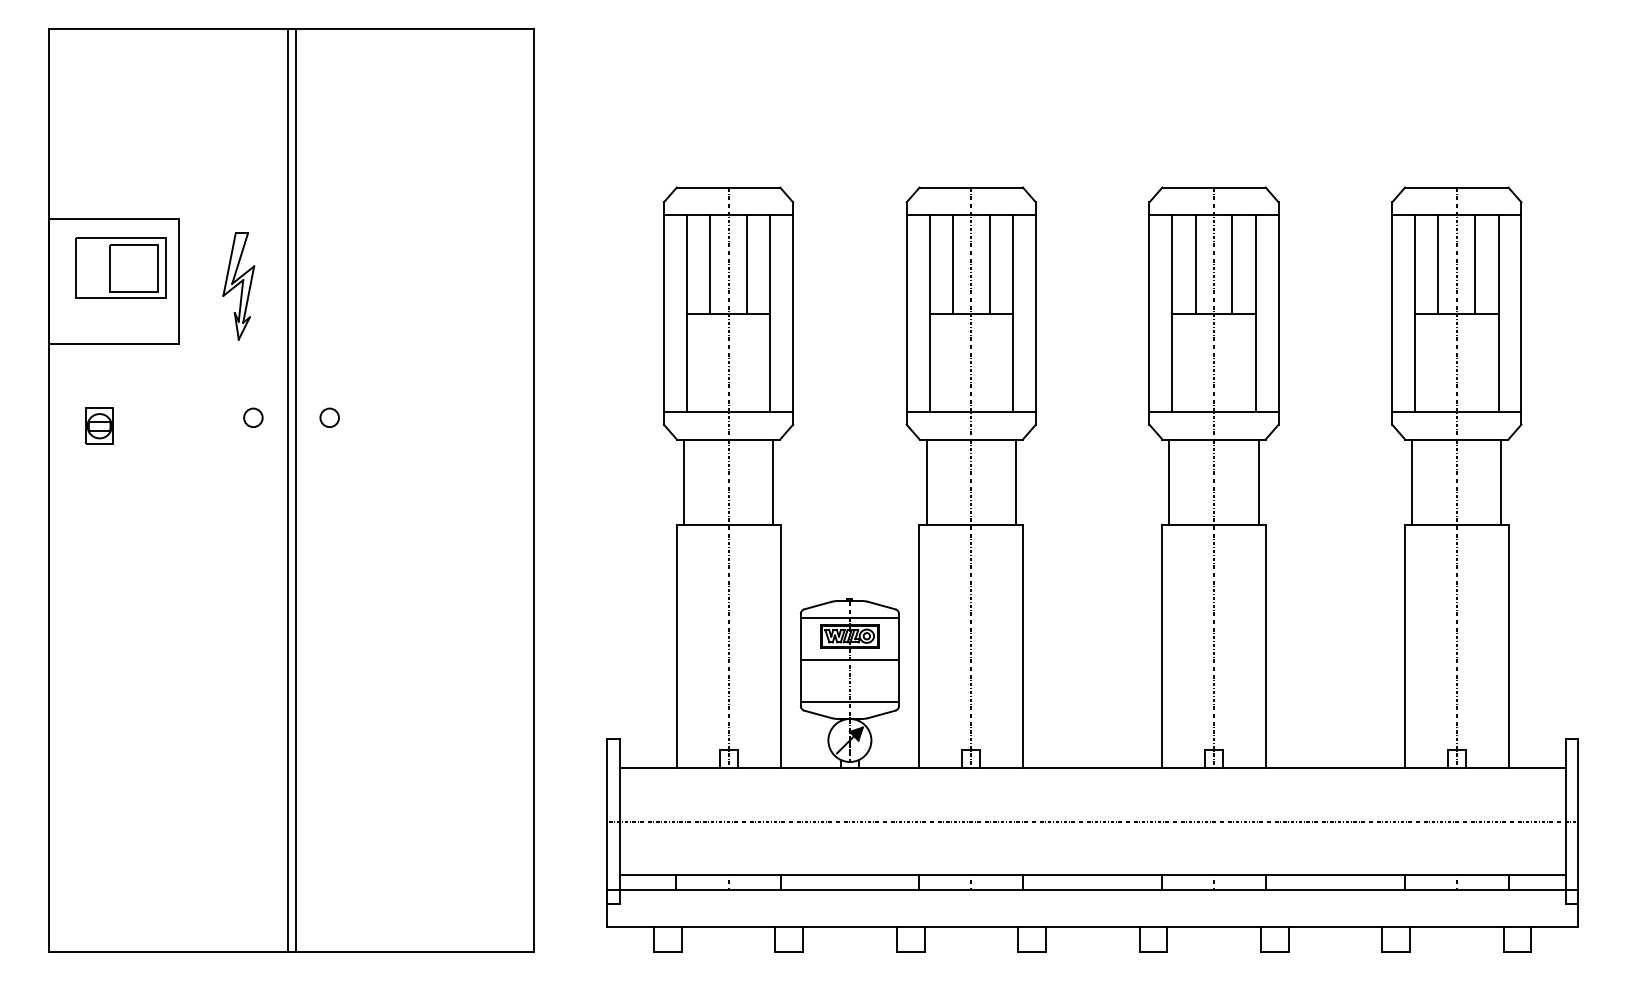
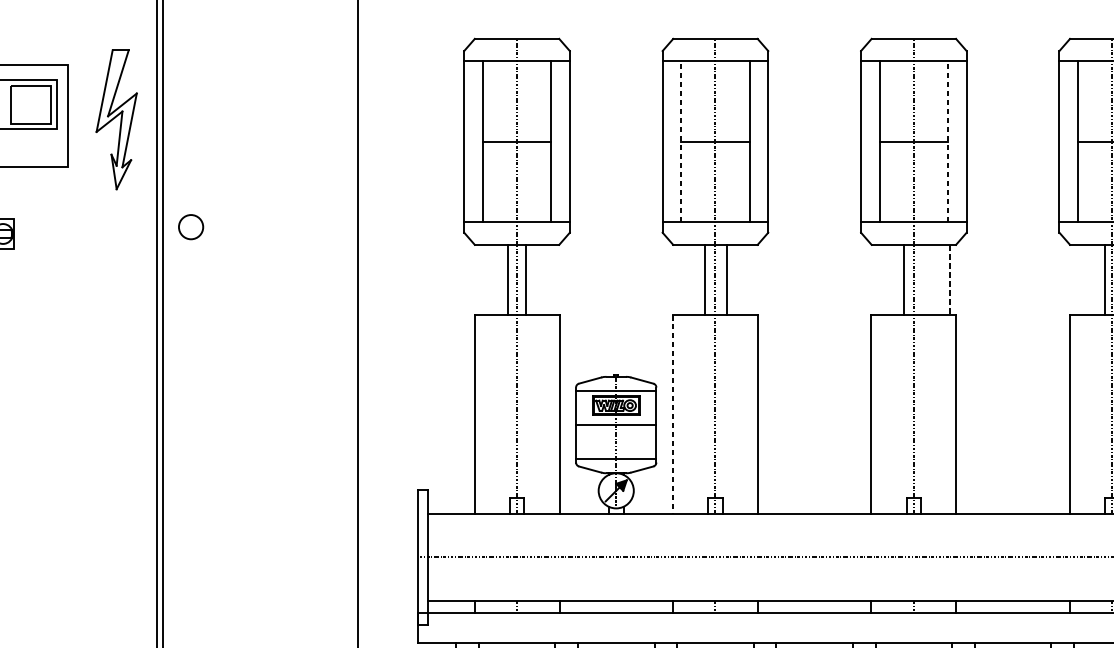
line: (710, 264) -> (502, 101), removed
line: (746, 264) -> (531, 101), removed
line: (952, 264) -> (700, 101), removed
line: (989, 264) -> (730, 101), removed
line: (1195, 264) -> (898, 101), removed
line: (1232, 264) -> (928, 101), removed
line: (1438, 264) -> (1097, 101), removed
part: (238, 286) -> (116, 119), size x1.6
line: (929, 313) -> (681, 141), solid -> dashed
line: (1255, 313) -> (947, 141), solid -> dashed
circle: (253, 417) -> (128, 226), removed
circle: (329, 417) -> (190, 226), size x1.6
line: (683, 482) -> (508, 279), moved
line: (773, 482) -> (526, 279), moved
line: (926, 482) -> (704, 279), moved
line: (1015, 482) -> (726, 279), moved
line: (1169, 482) -> (903, 279), moved
line: (1258, 482) -> (950, 279), solid -> dashed
line: (1412, 482) -> (1105, 279), moved
line: (919, 646) -> (673, 414), solid -> dashed

